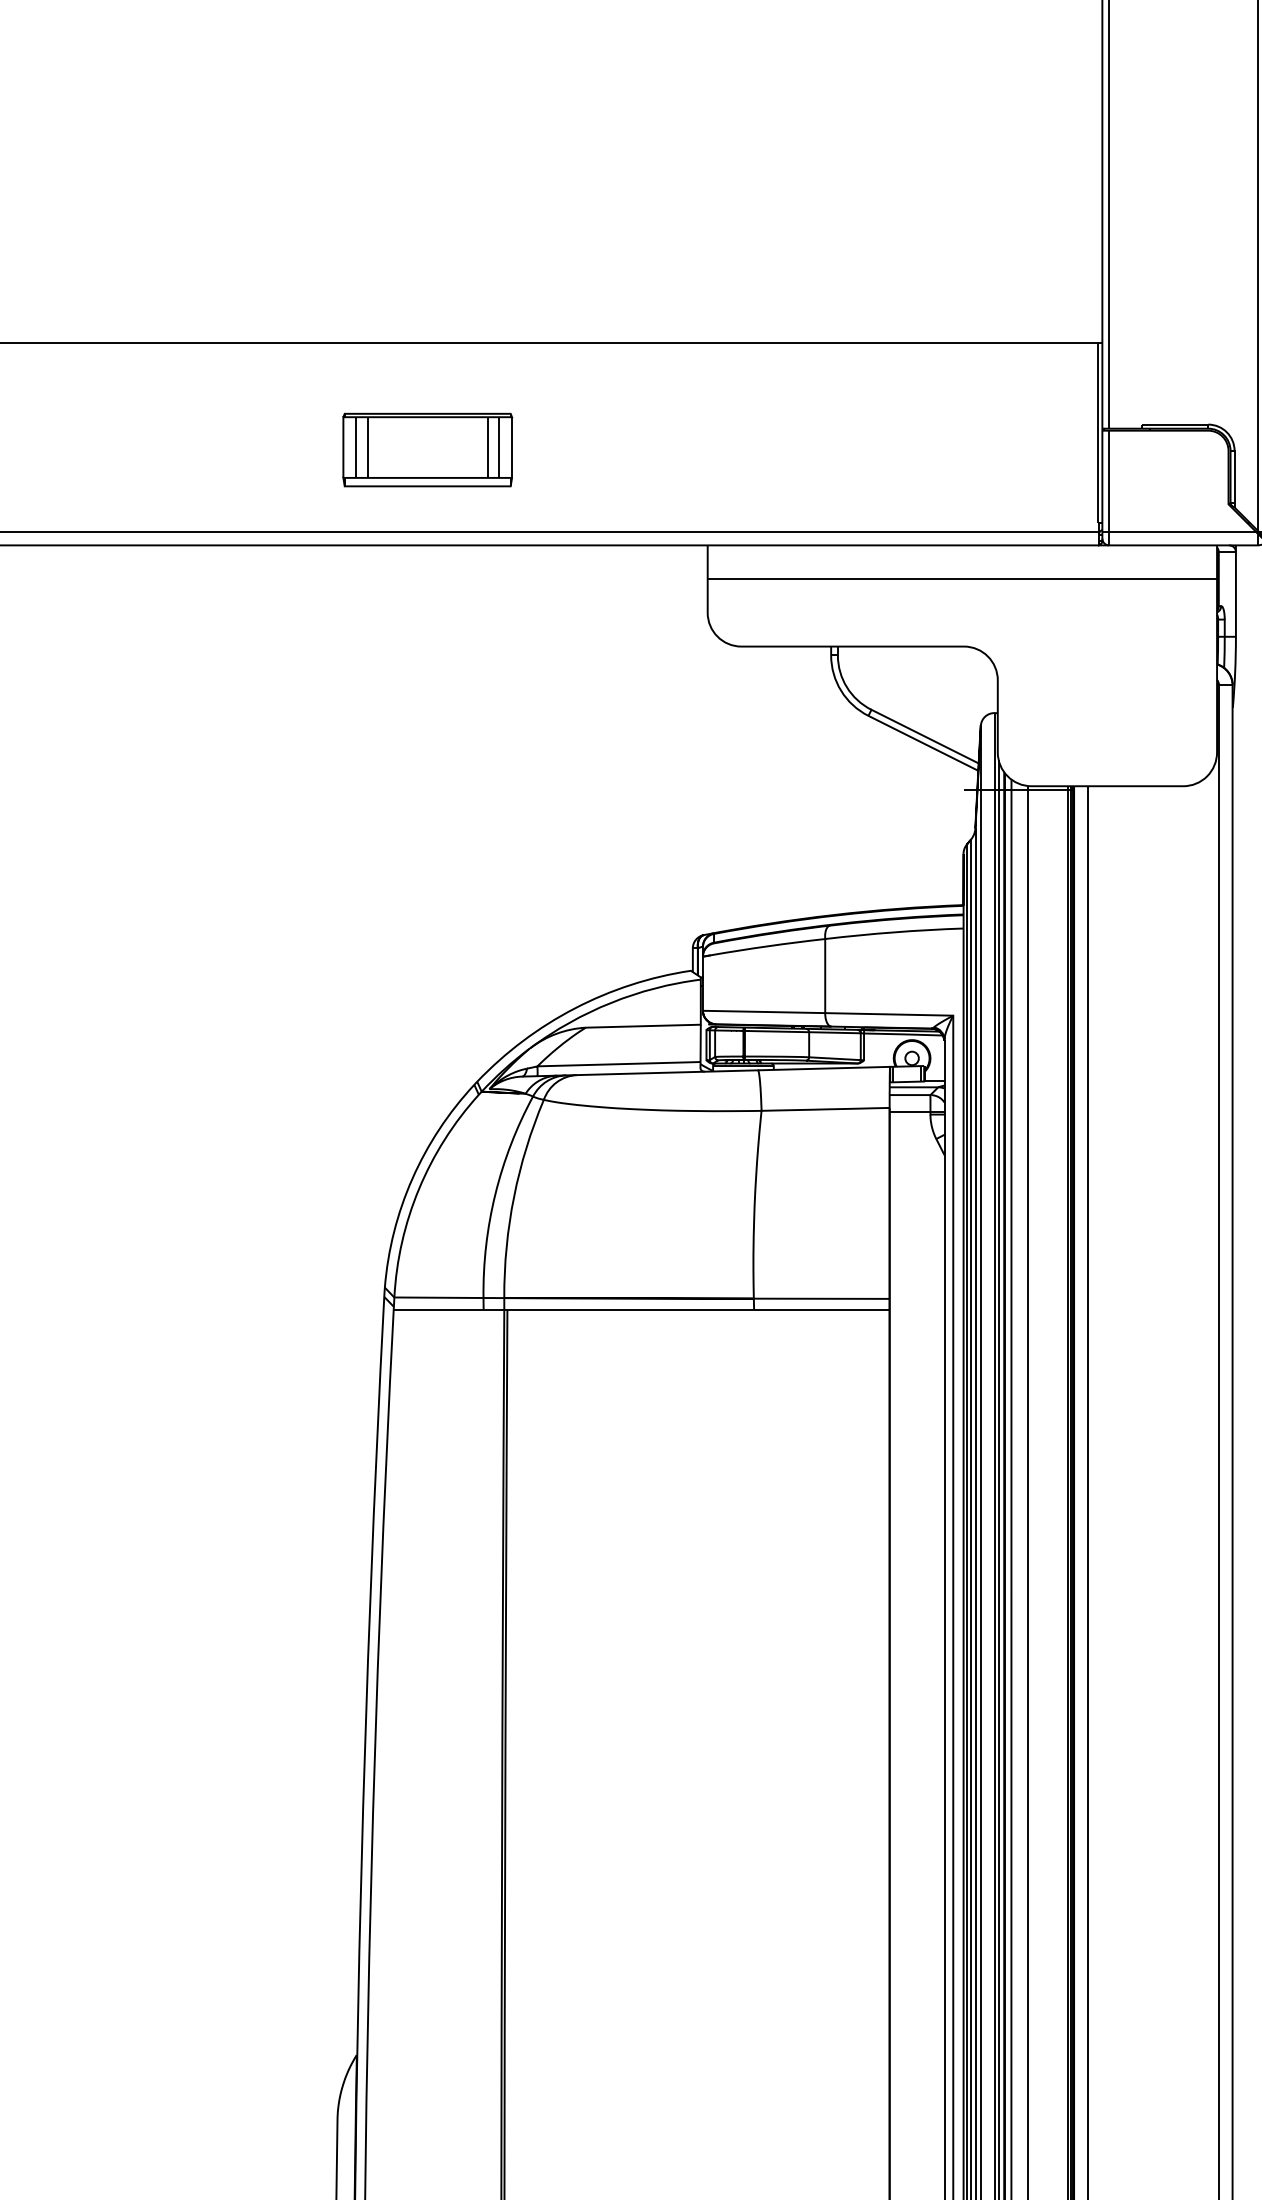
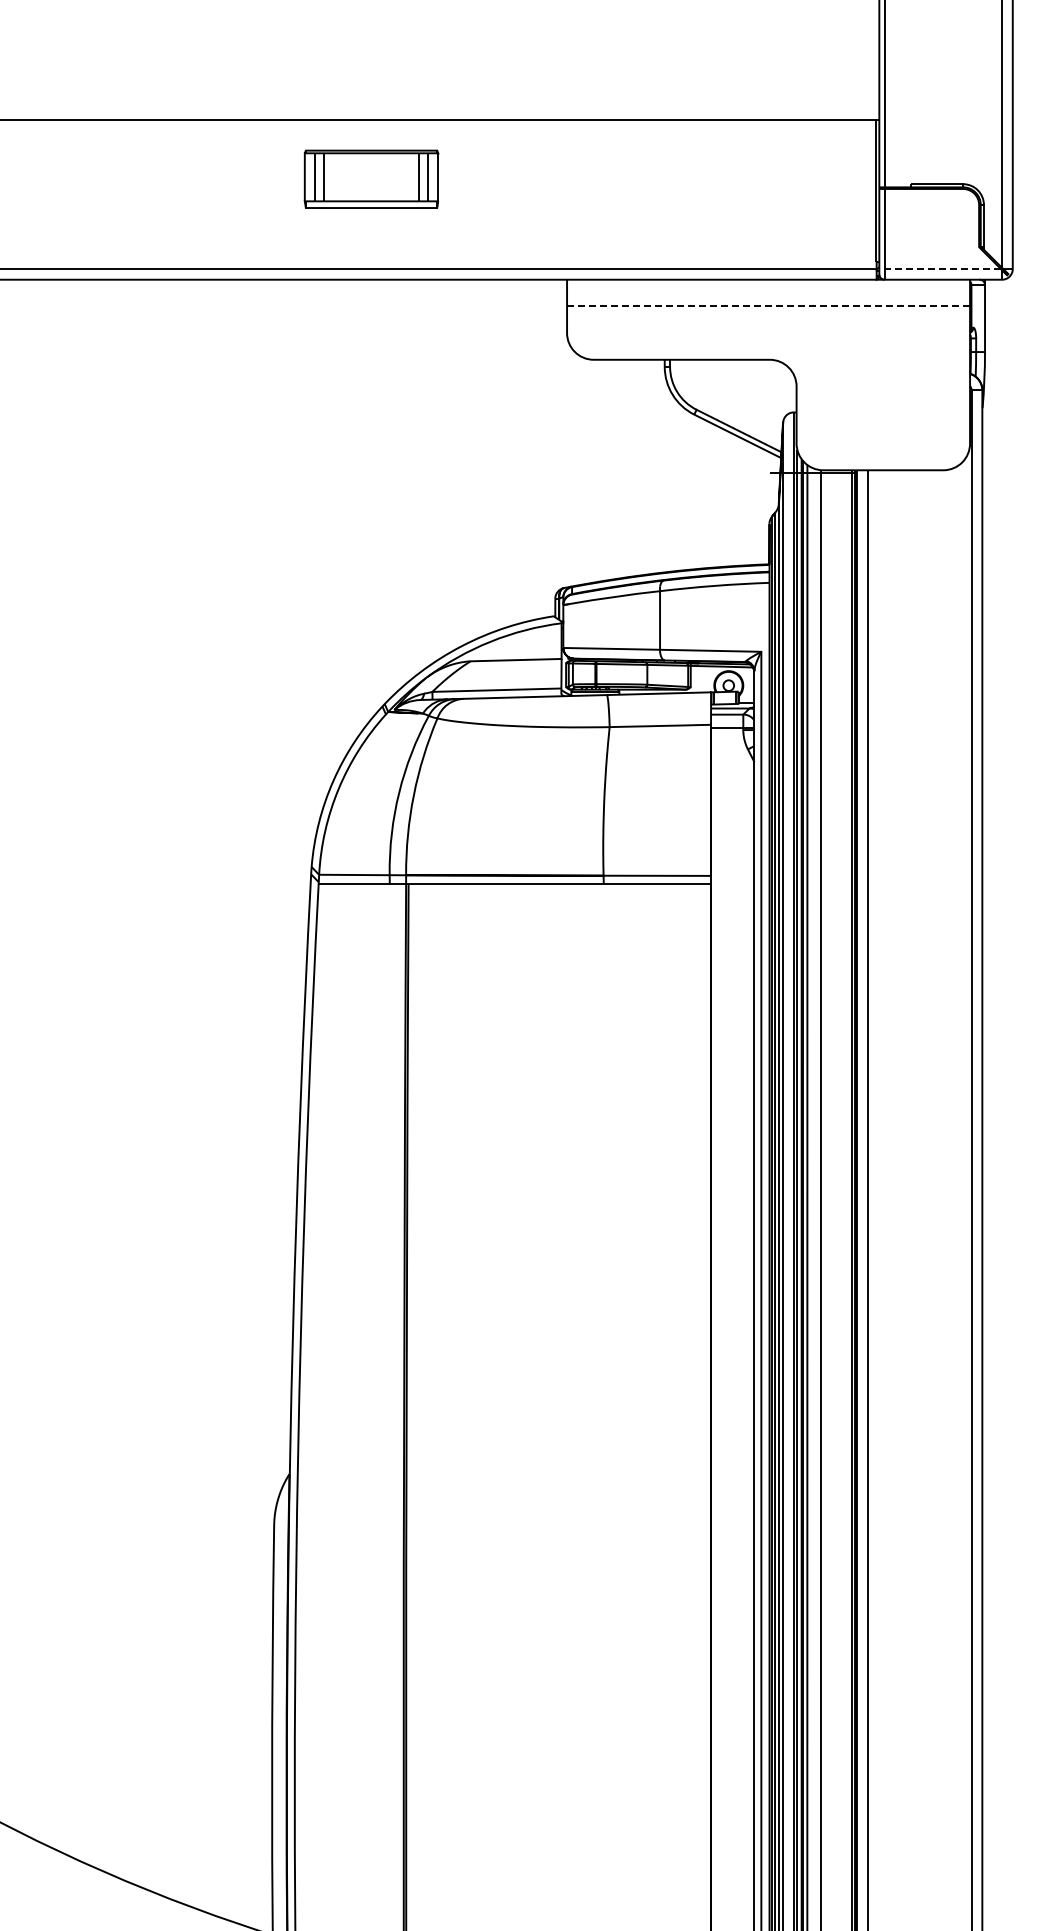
part: (427, 449) -> (371, 178), moved
line: (1179, 531) -> (940, 268), solid -> dashed
line: (962, 579) -> (768, 306), solid -> dashed

